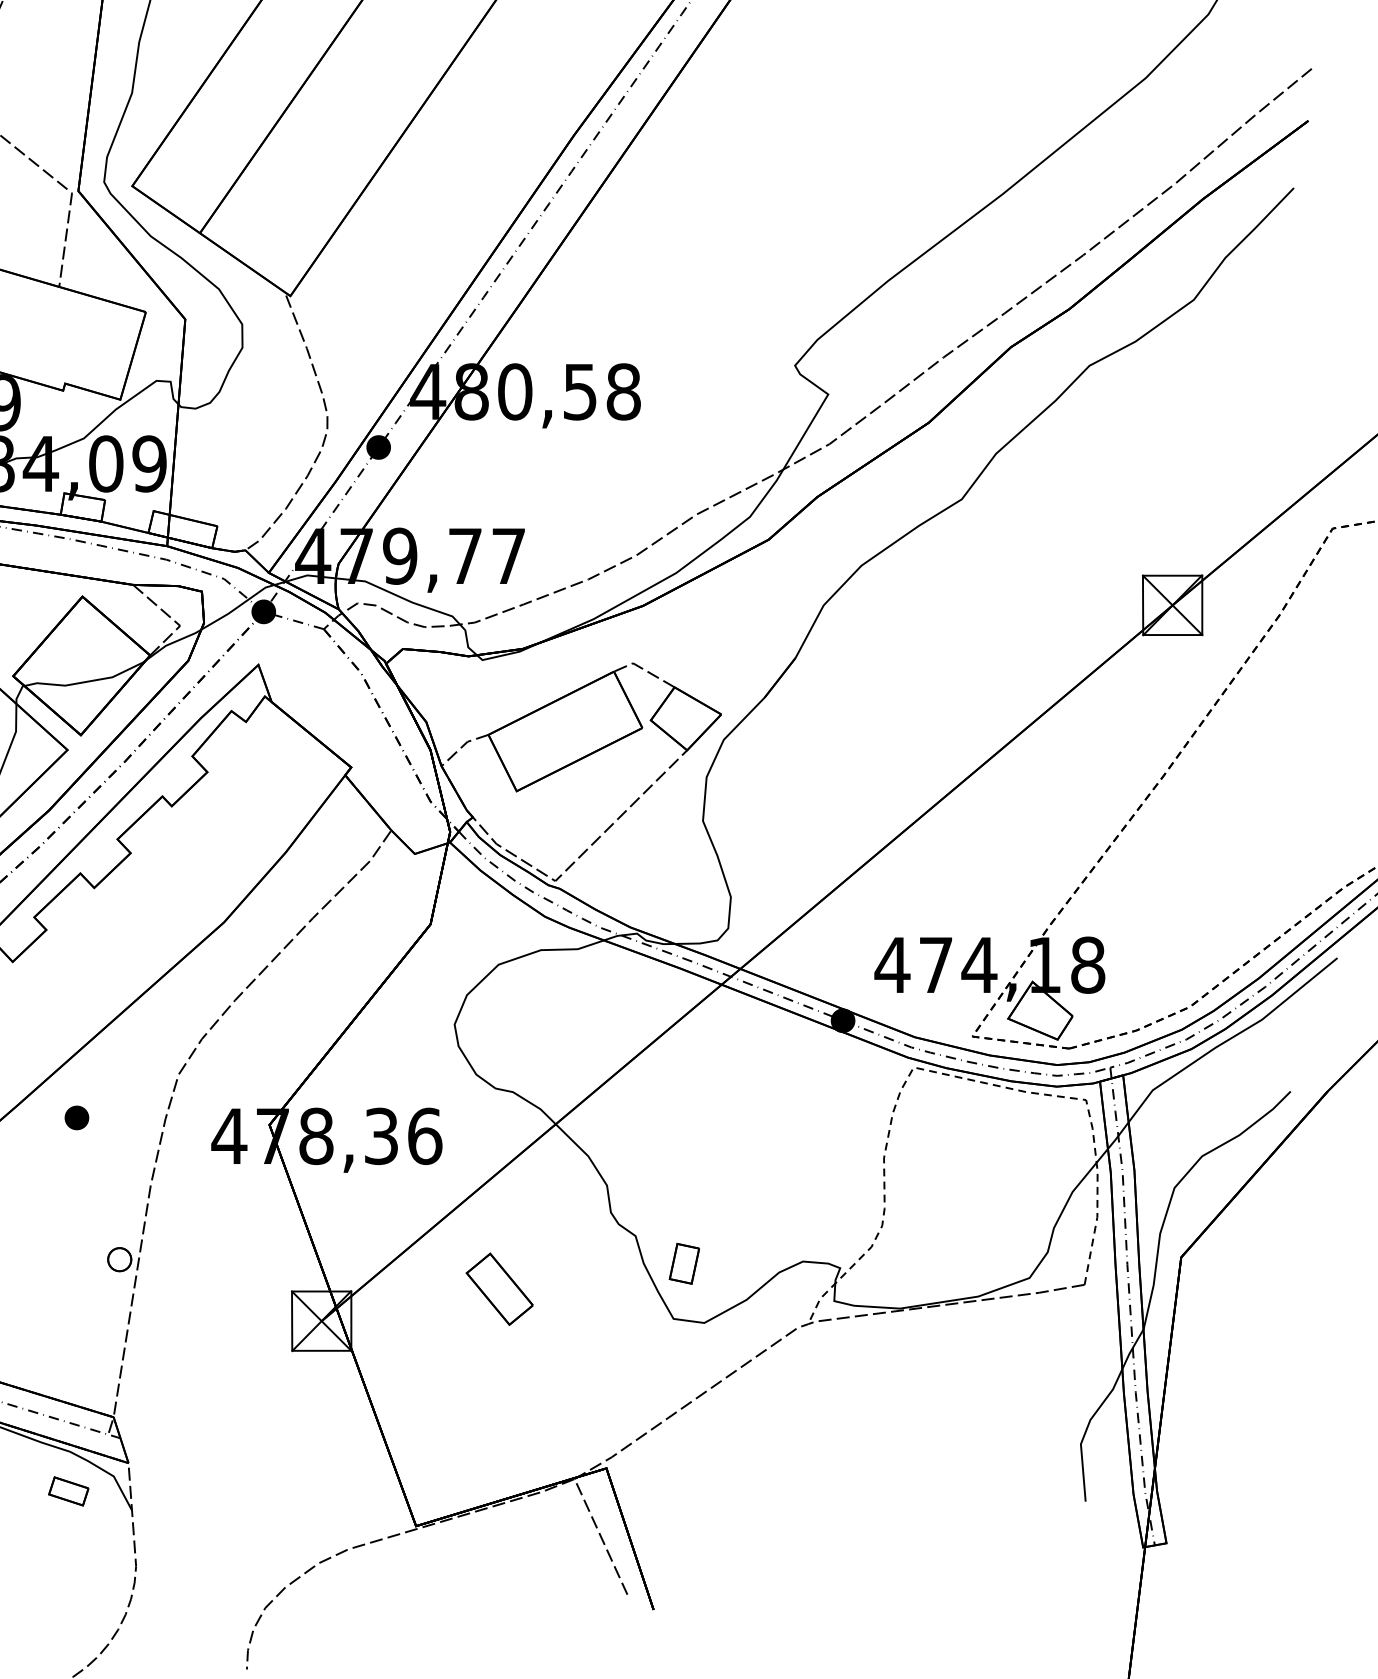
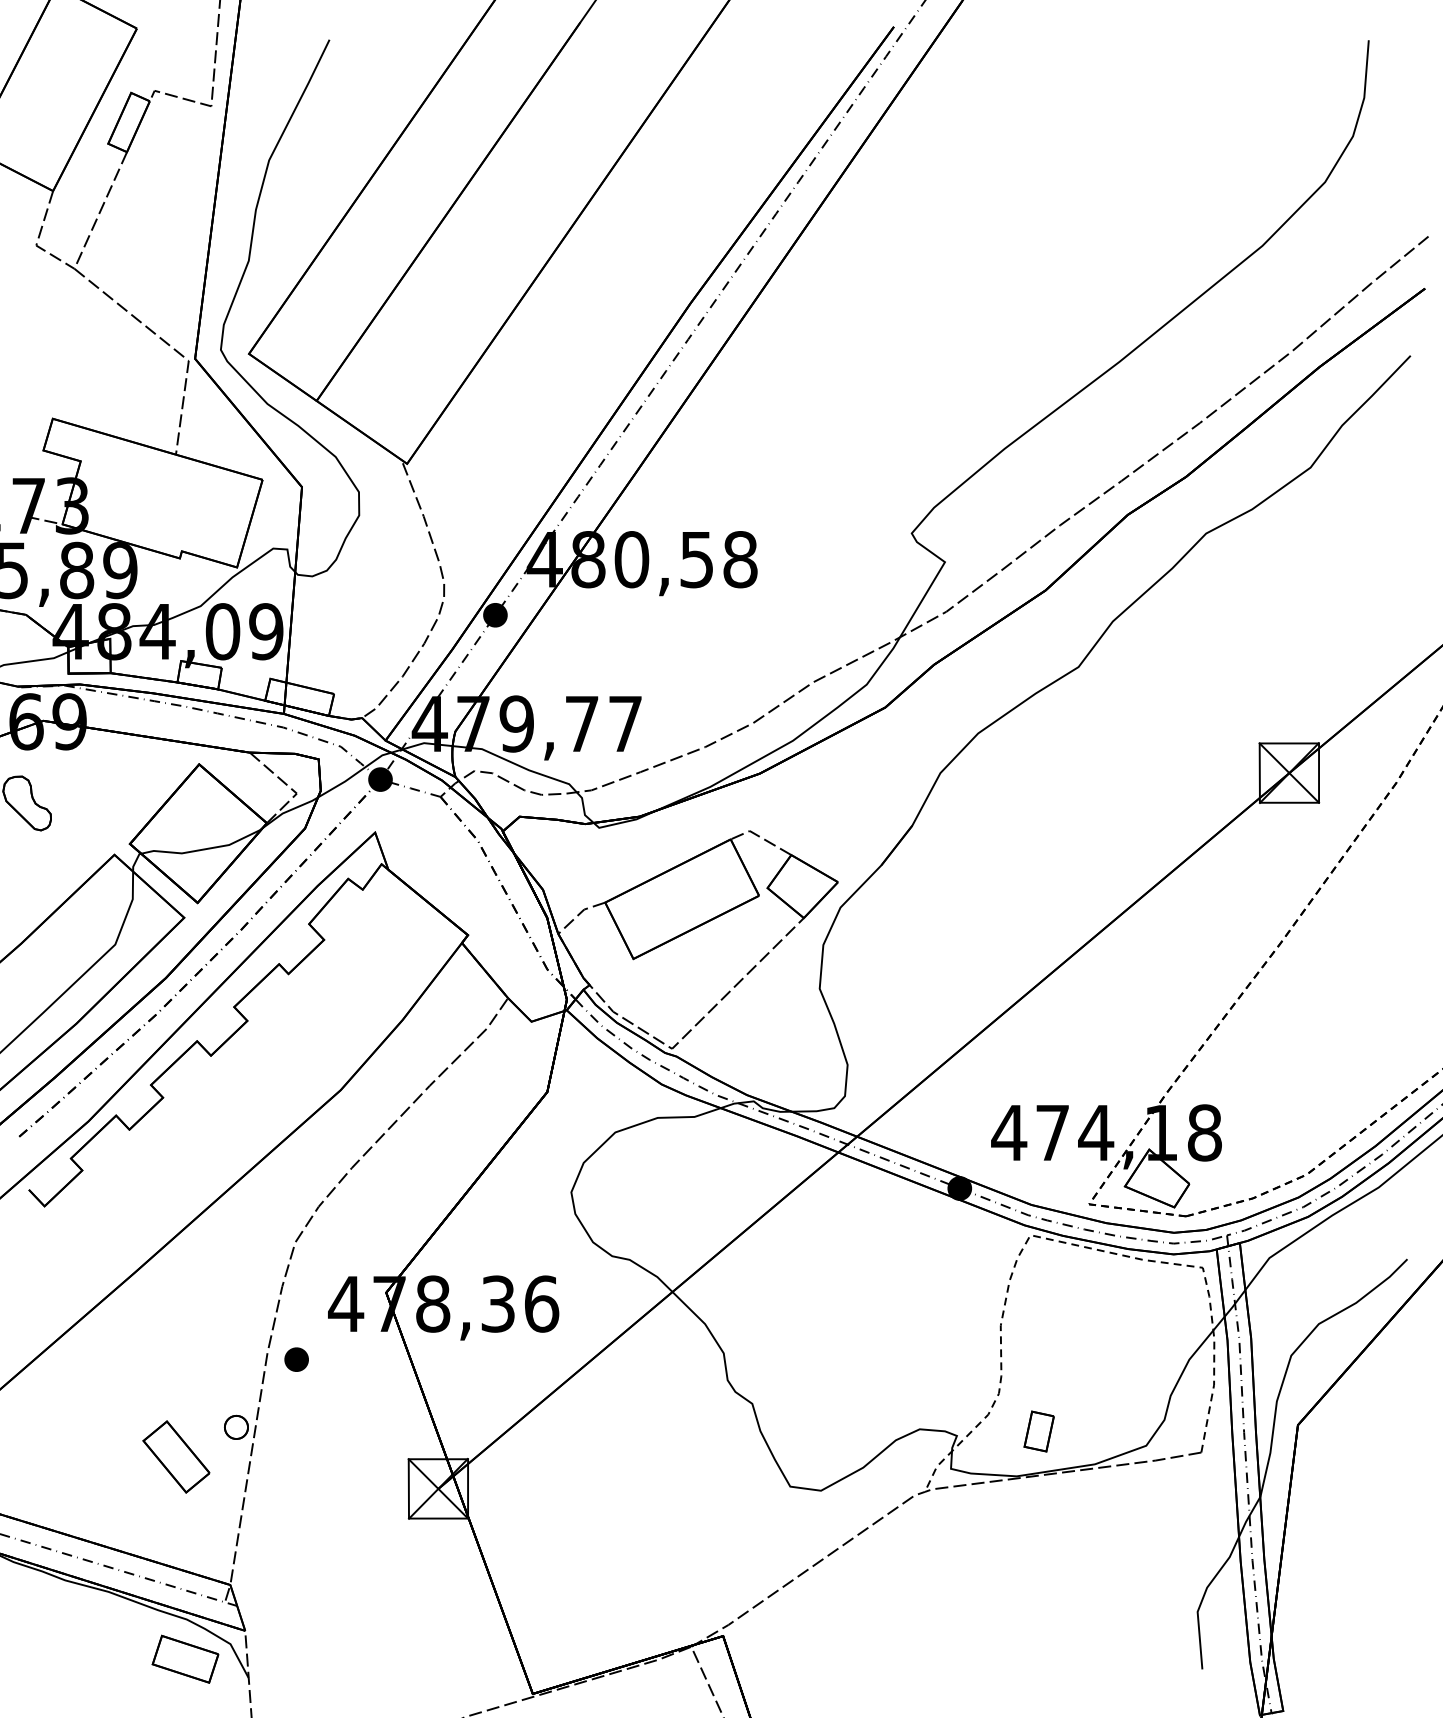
part: (76, 1117) -> (296, 1359), moved
part: (683, 1263) -> (1038, 1431), moved
part: (499, 1288) -> (176, 1456), moved
part: (68, 1490) -> (185, 1658), size x1.67

